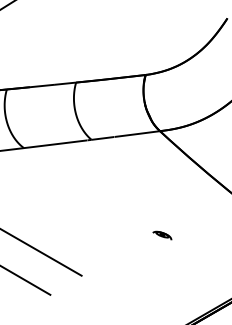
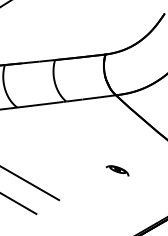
part: (162, 235) -> (117, 170), size x1.67

